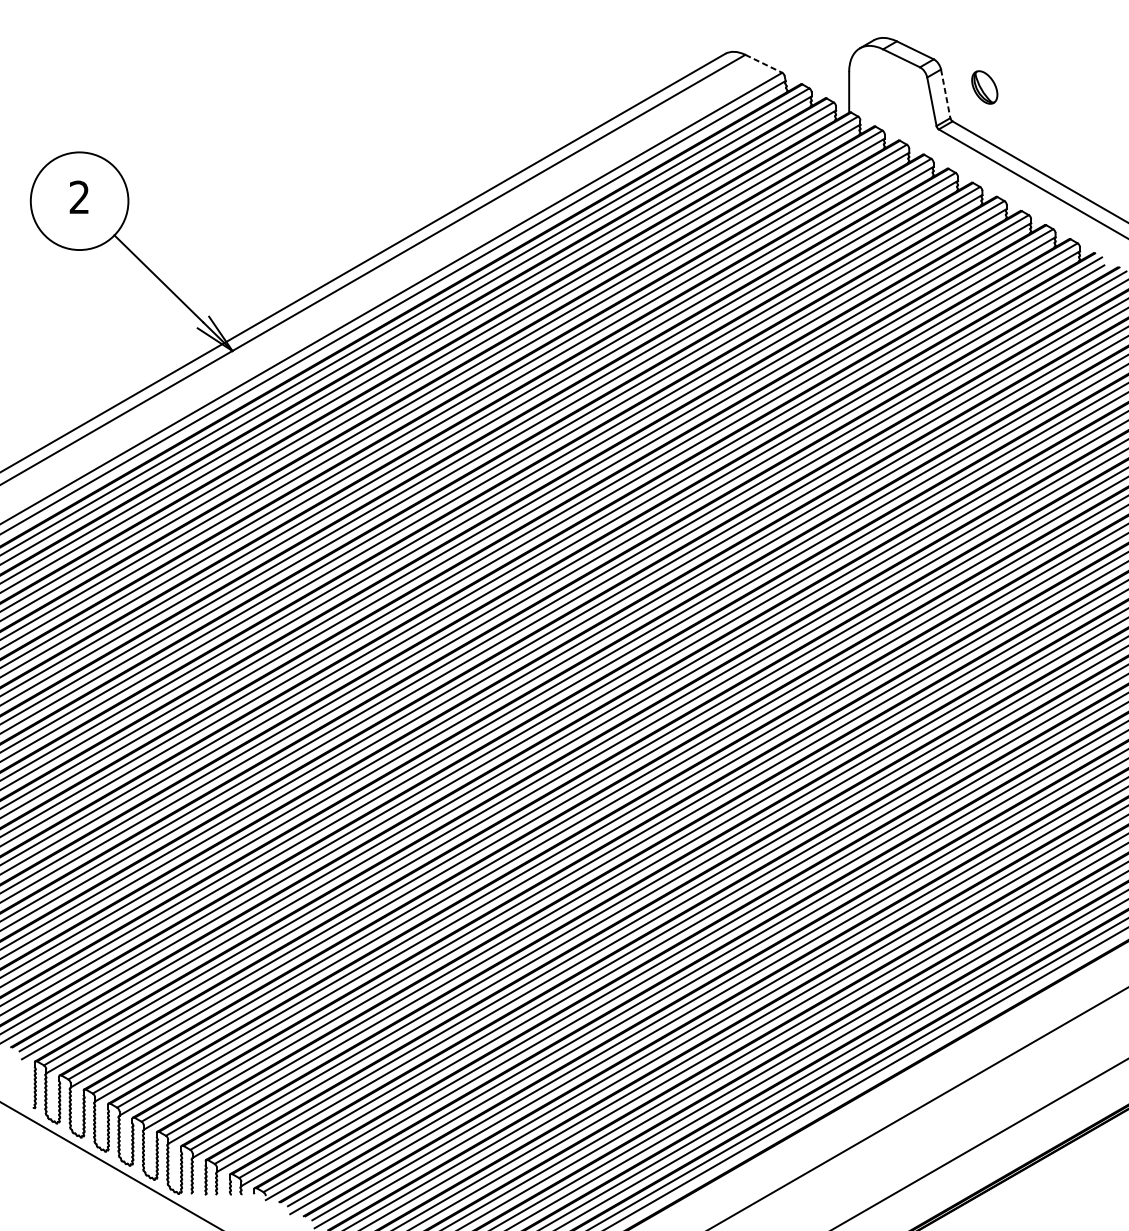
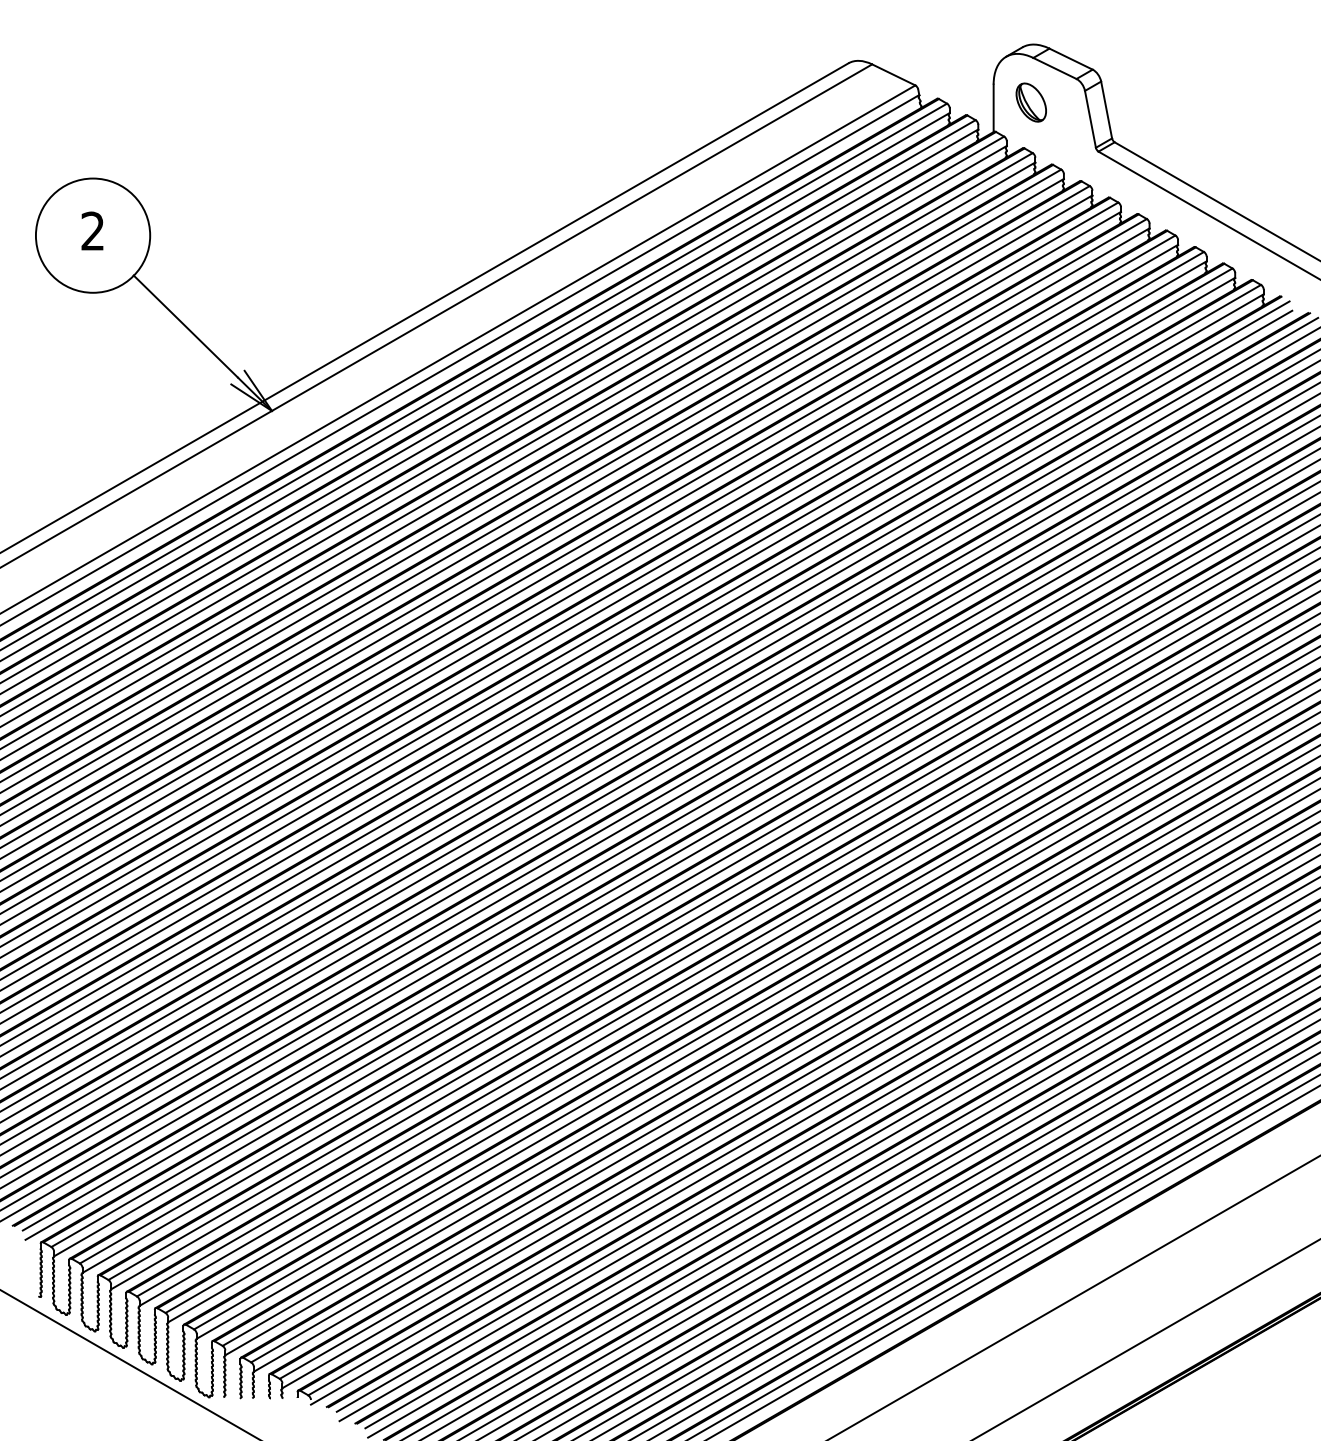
line: (764, 64) -> (894, 75), dashed -> solid
part: (984, 87) -> (1030, 102), moved
line: (945, 94) -> (1106, 110), dashed -> solid

